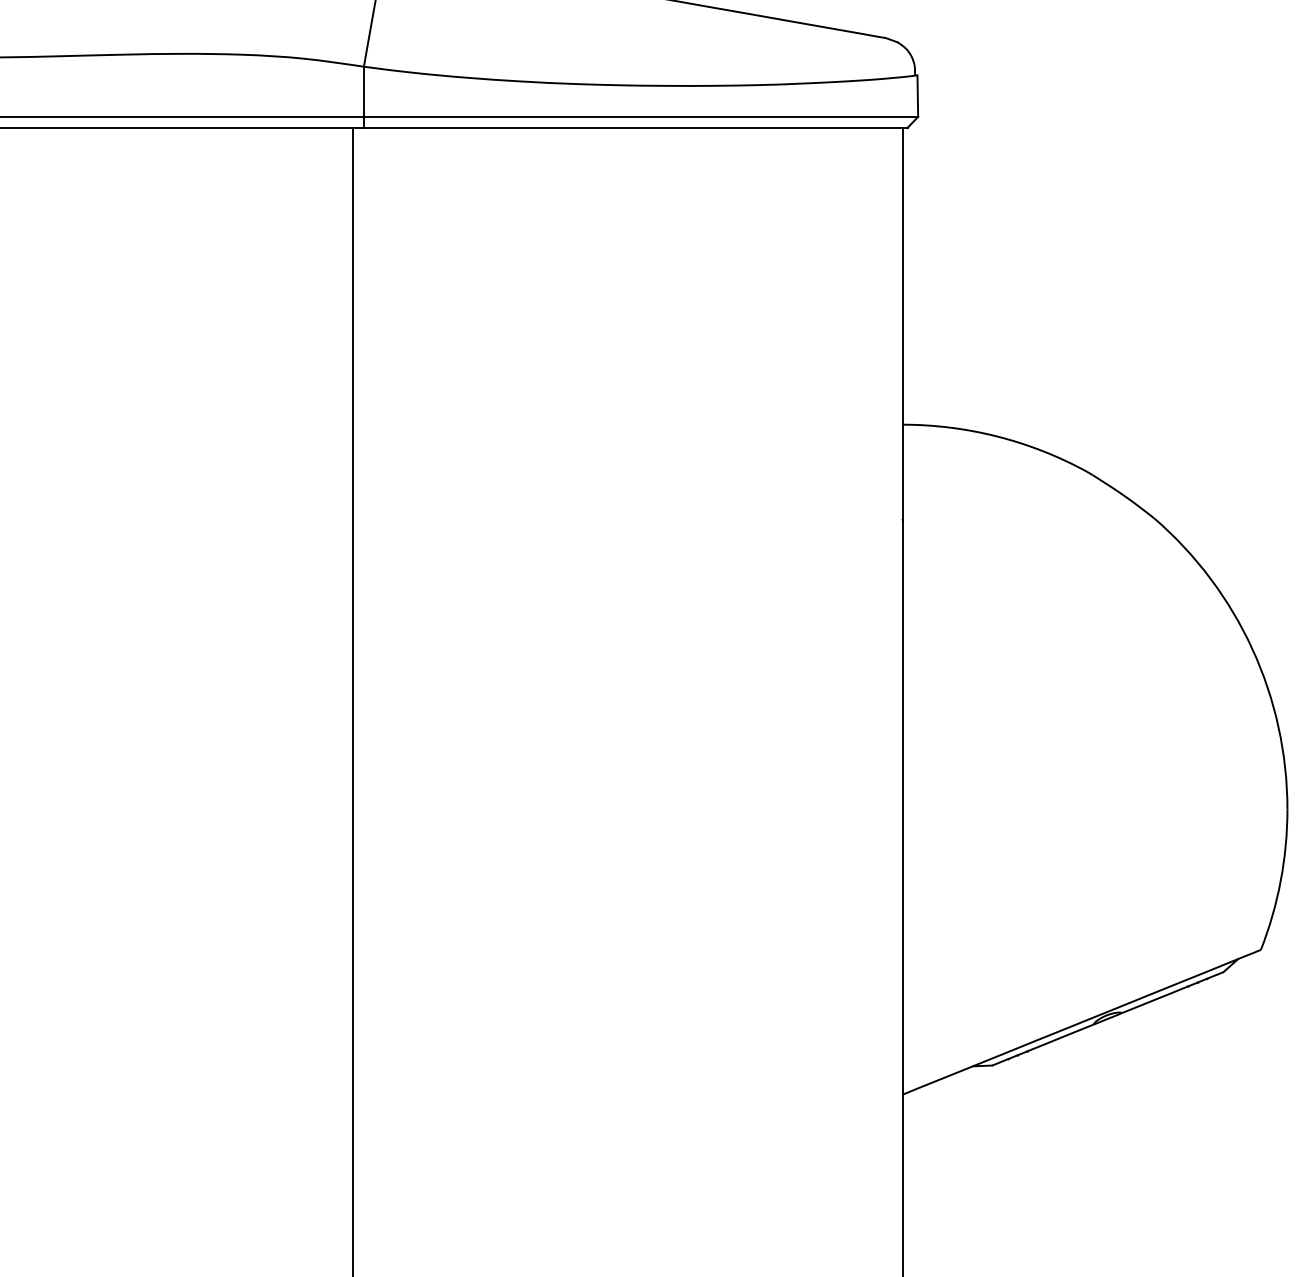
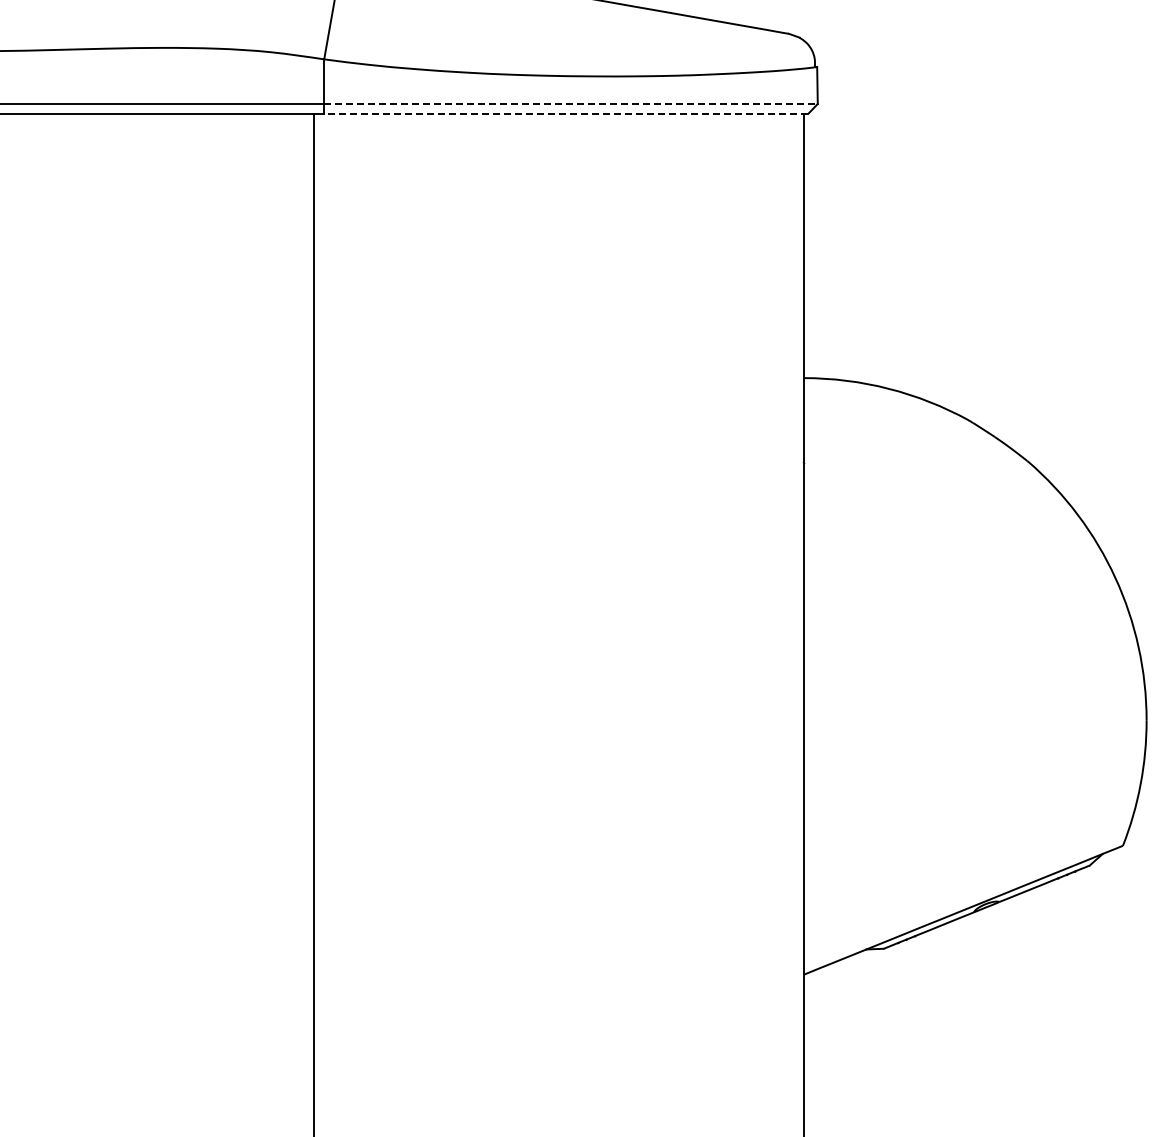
line: (641, 117) -> (571, 104), solid -> dashed
line: (634, 127) -> (565, 113), solid -> dashed

